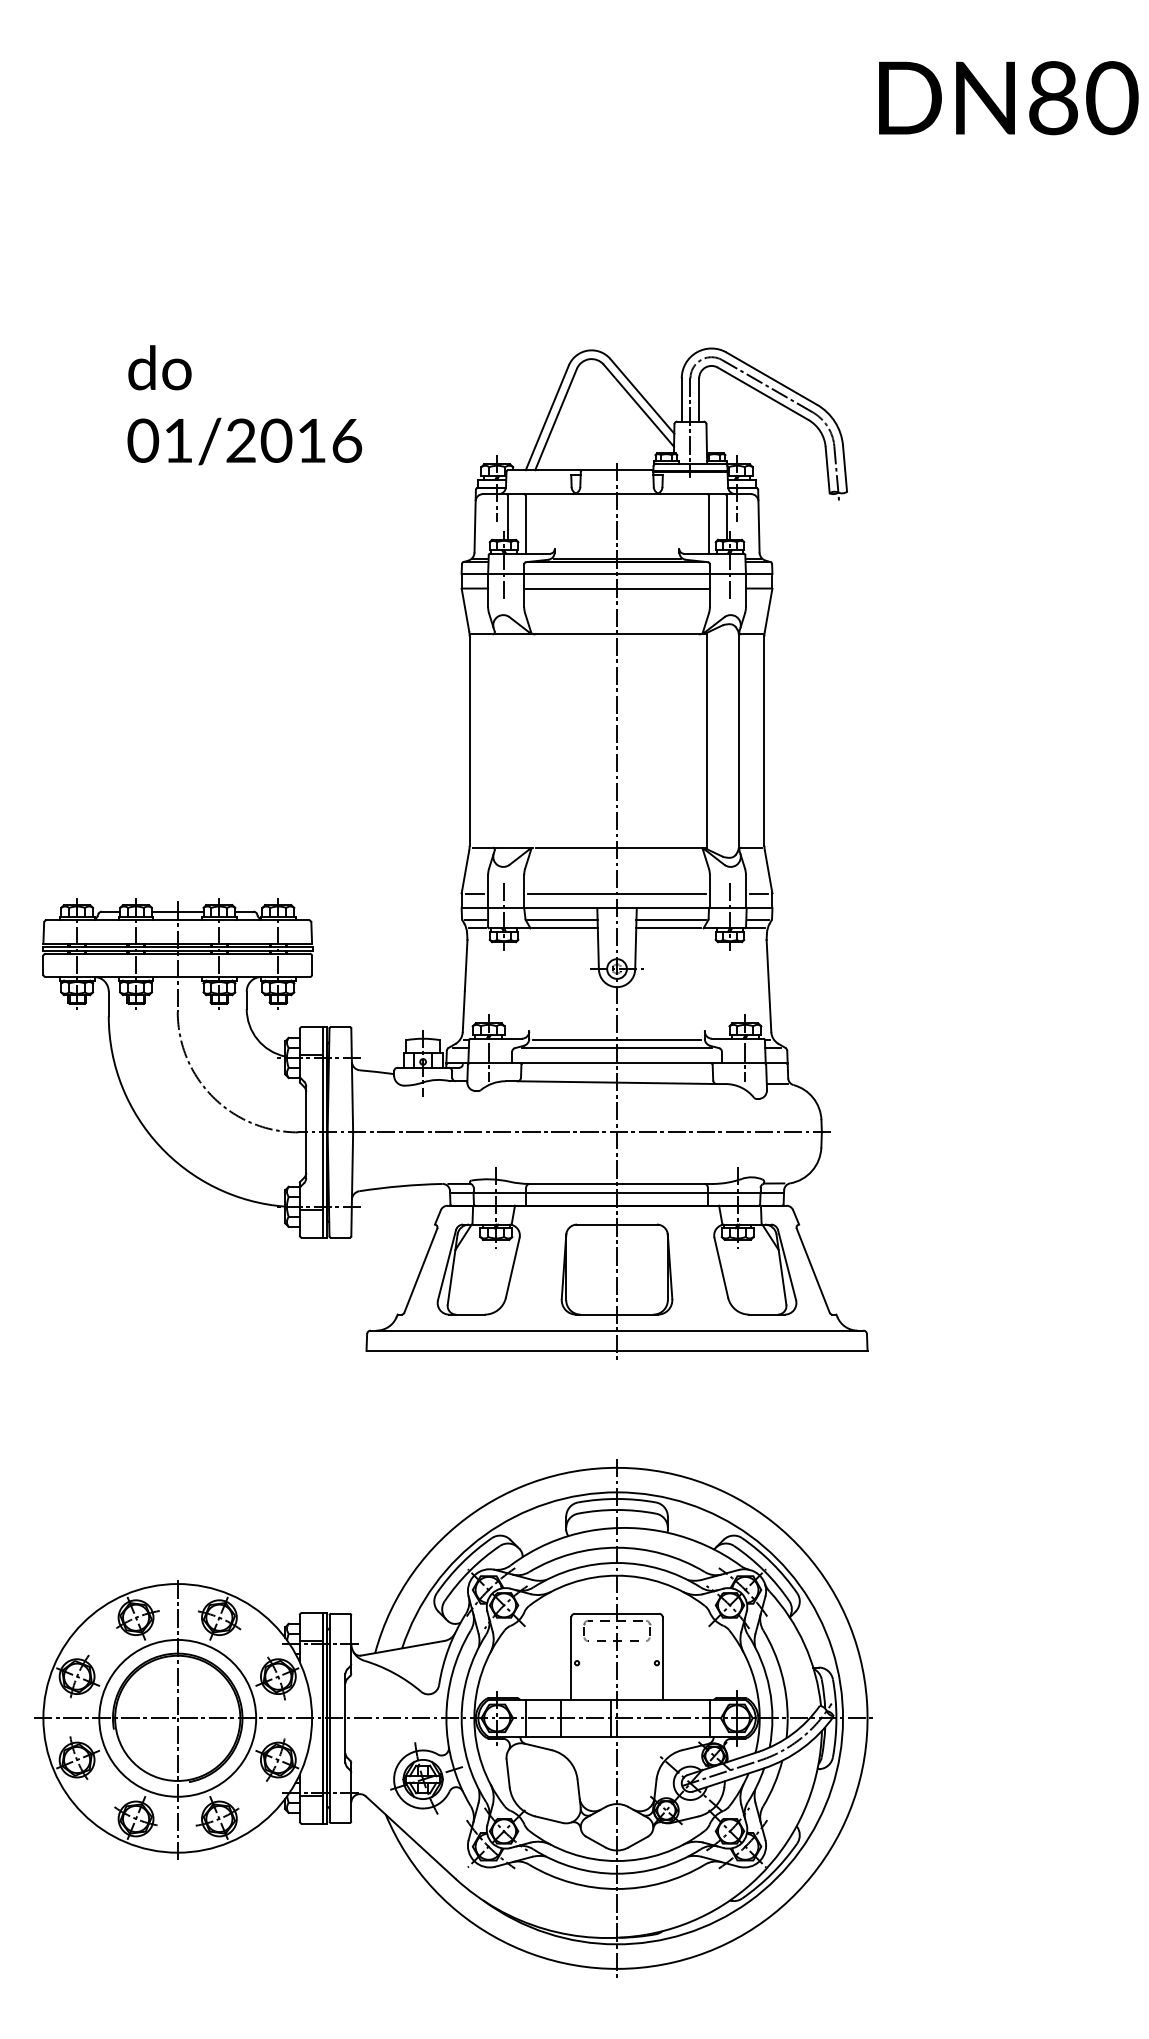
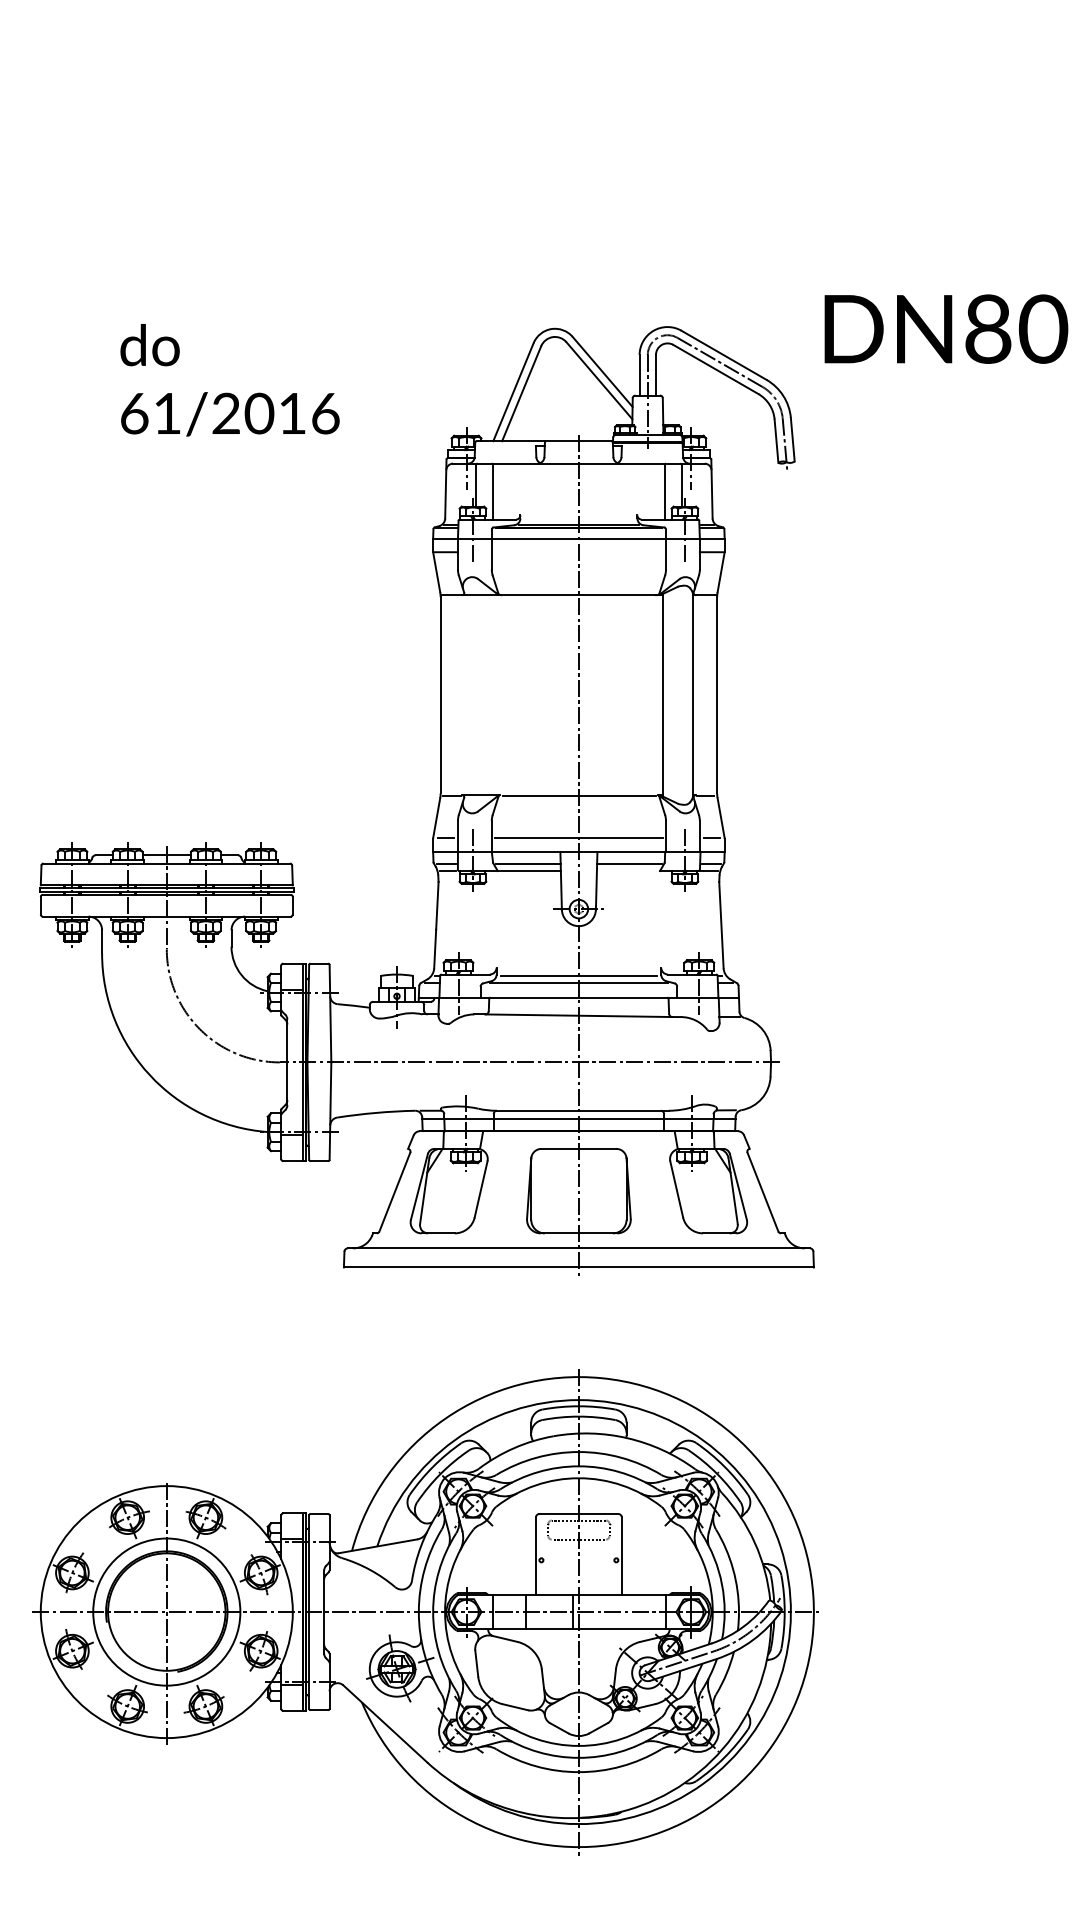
text: (1008, 97) -> (946, 328), moved
text: (143, 440) -> (134, 413), 01/2016 -> 61/2016
line: (616, 588) -> (578, 552), removed
line: (667, 927) -> (626, 870), removed

